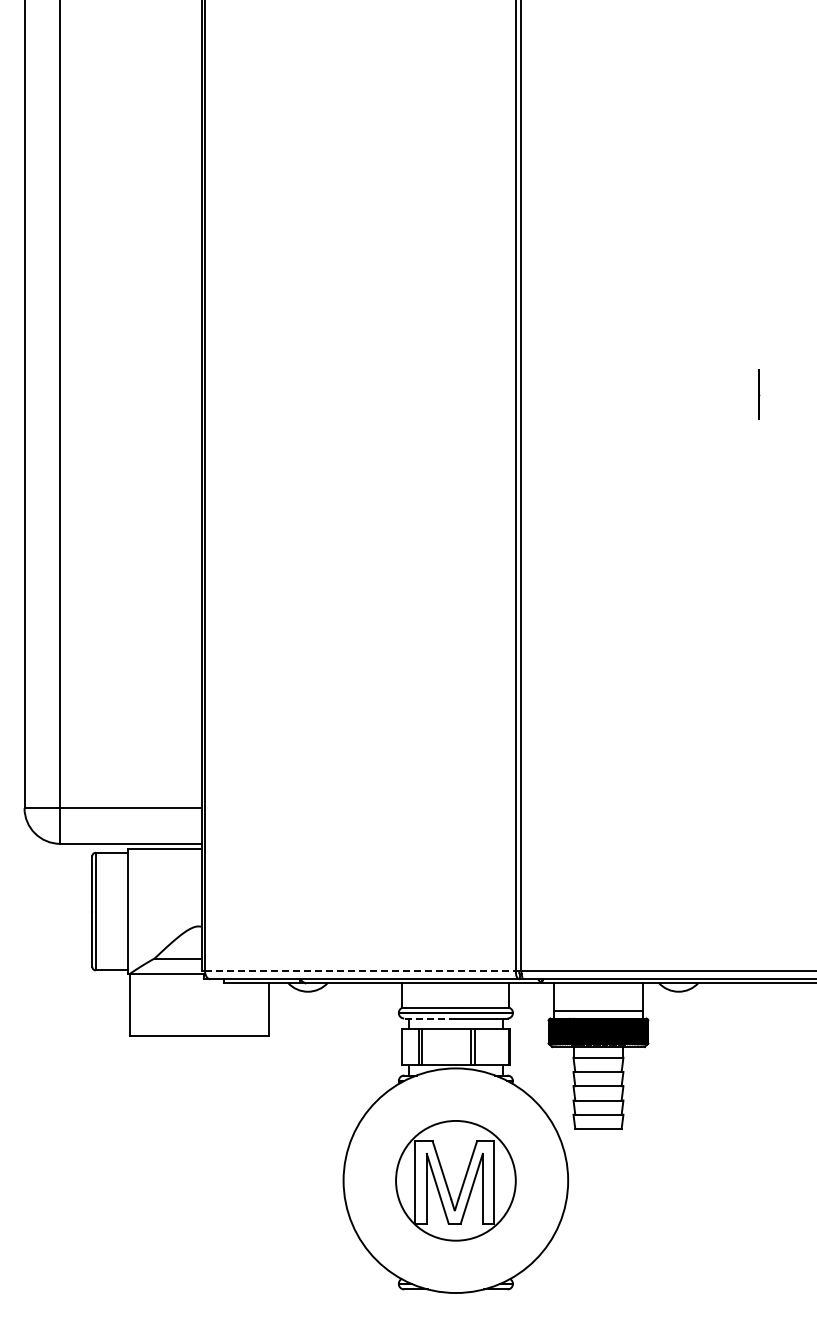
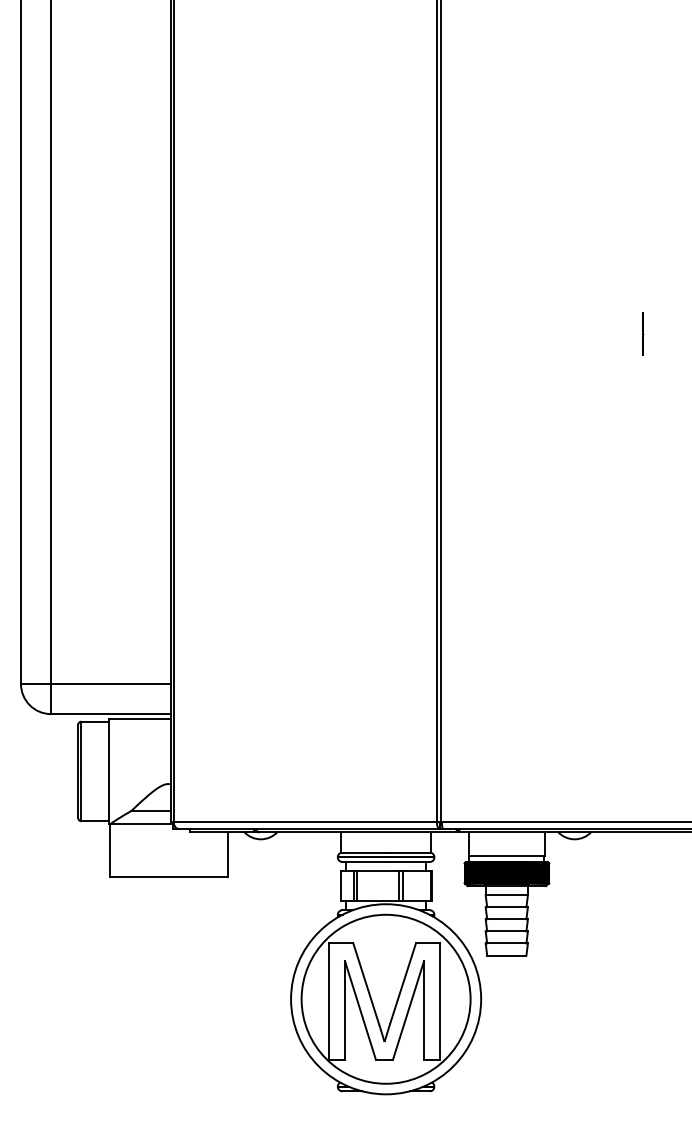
line: (361, 971) -> (306, 822), dashed -> solid
line: (430, 1018) -> (364, 861), dashed -> solid
part: (455, 1180) -> (385, 999), size x1.67

